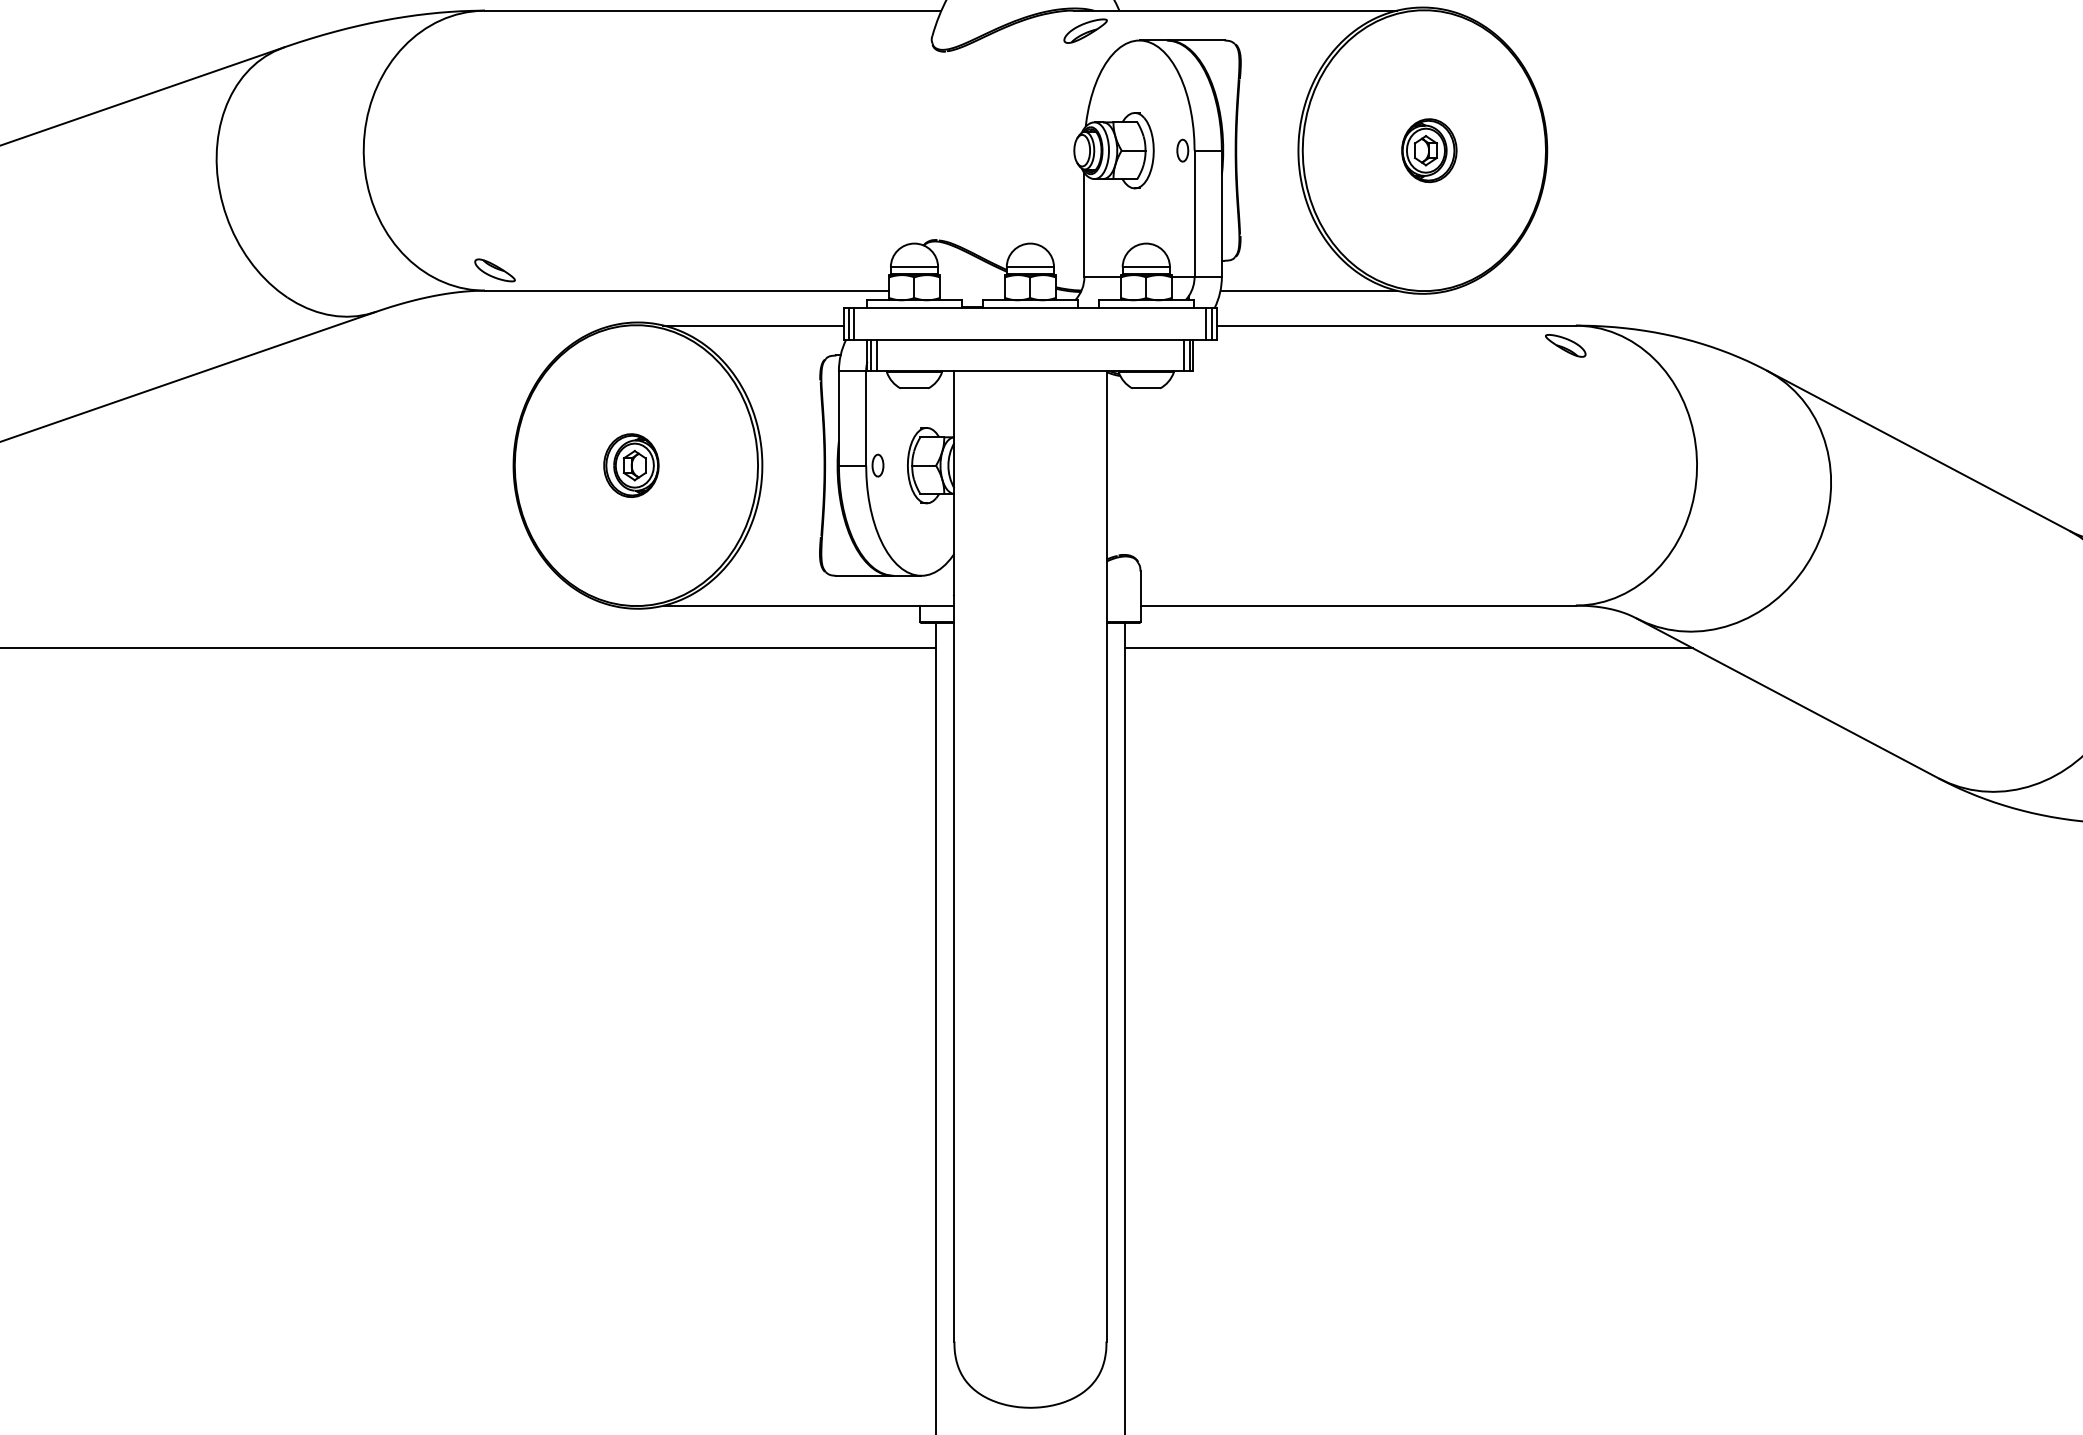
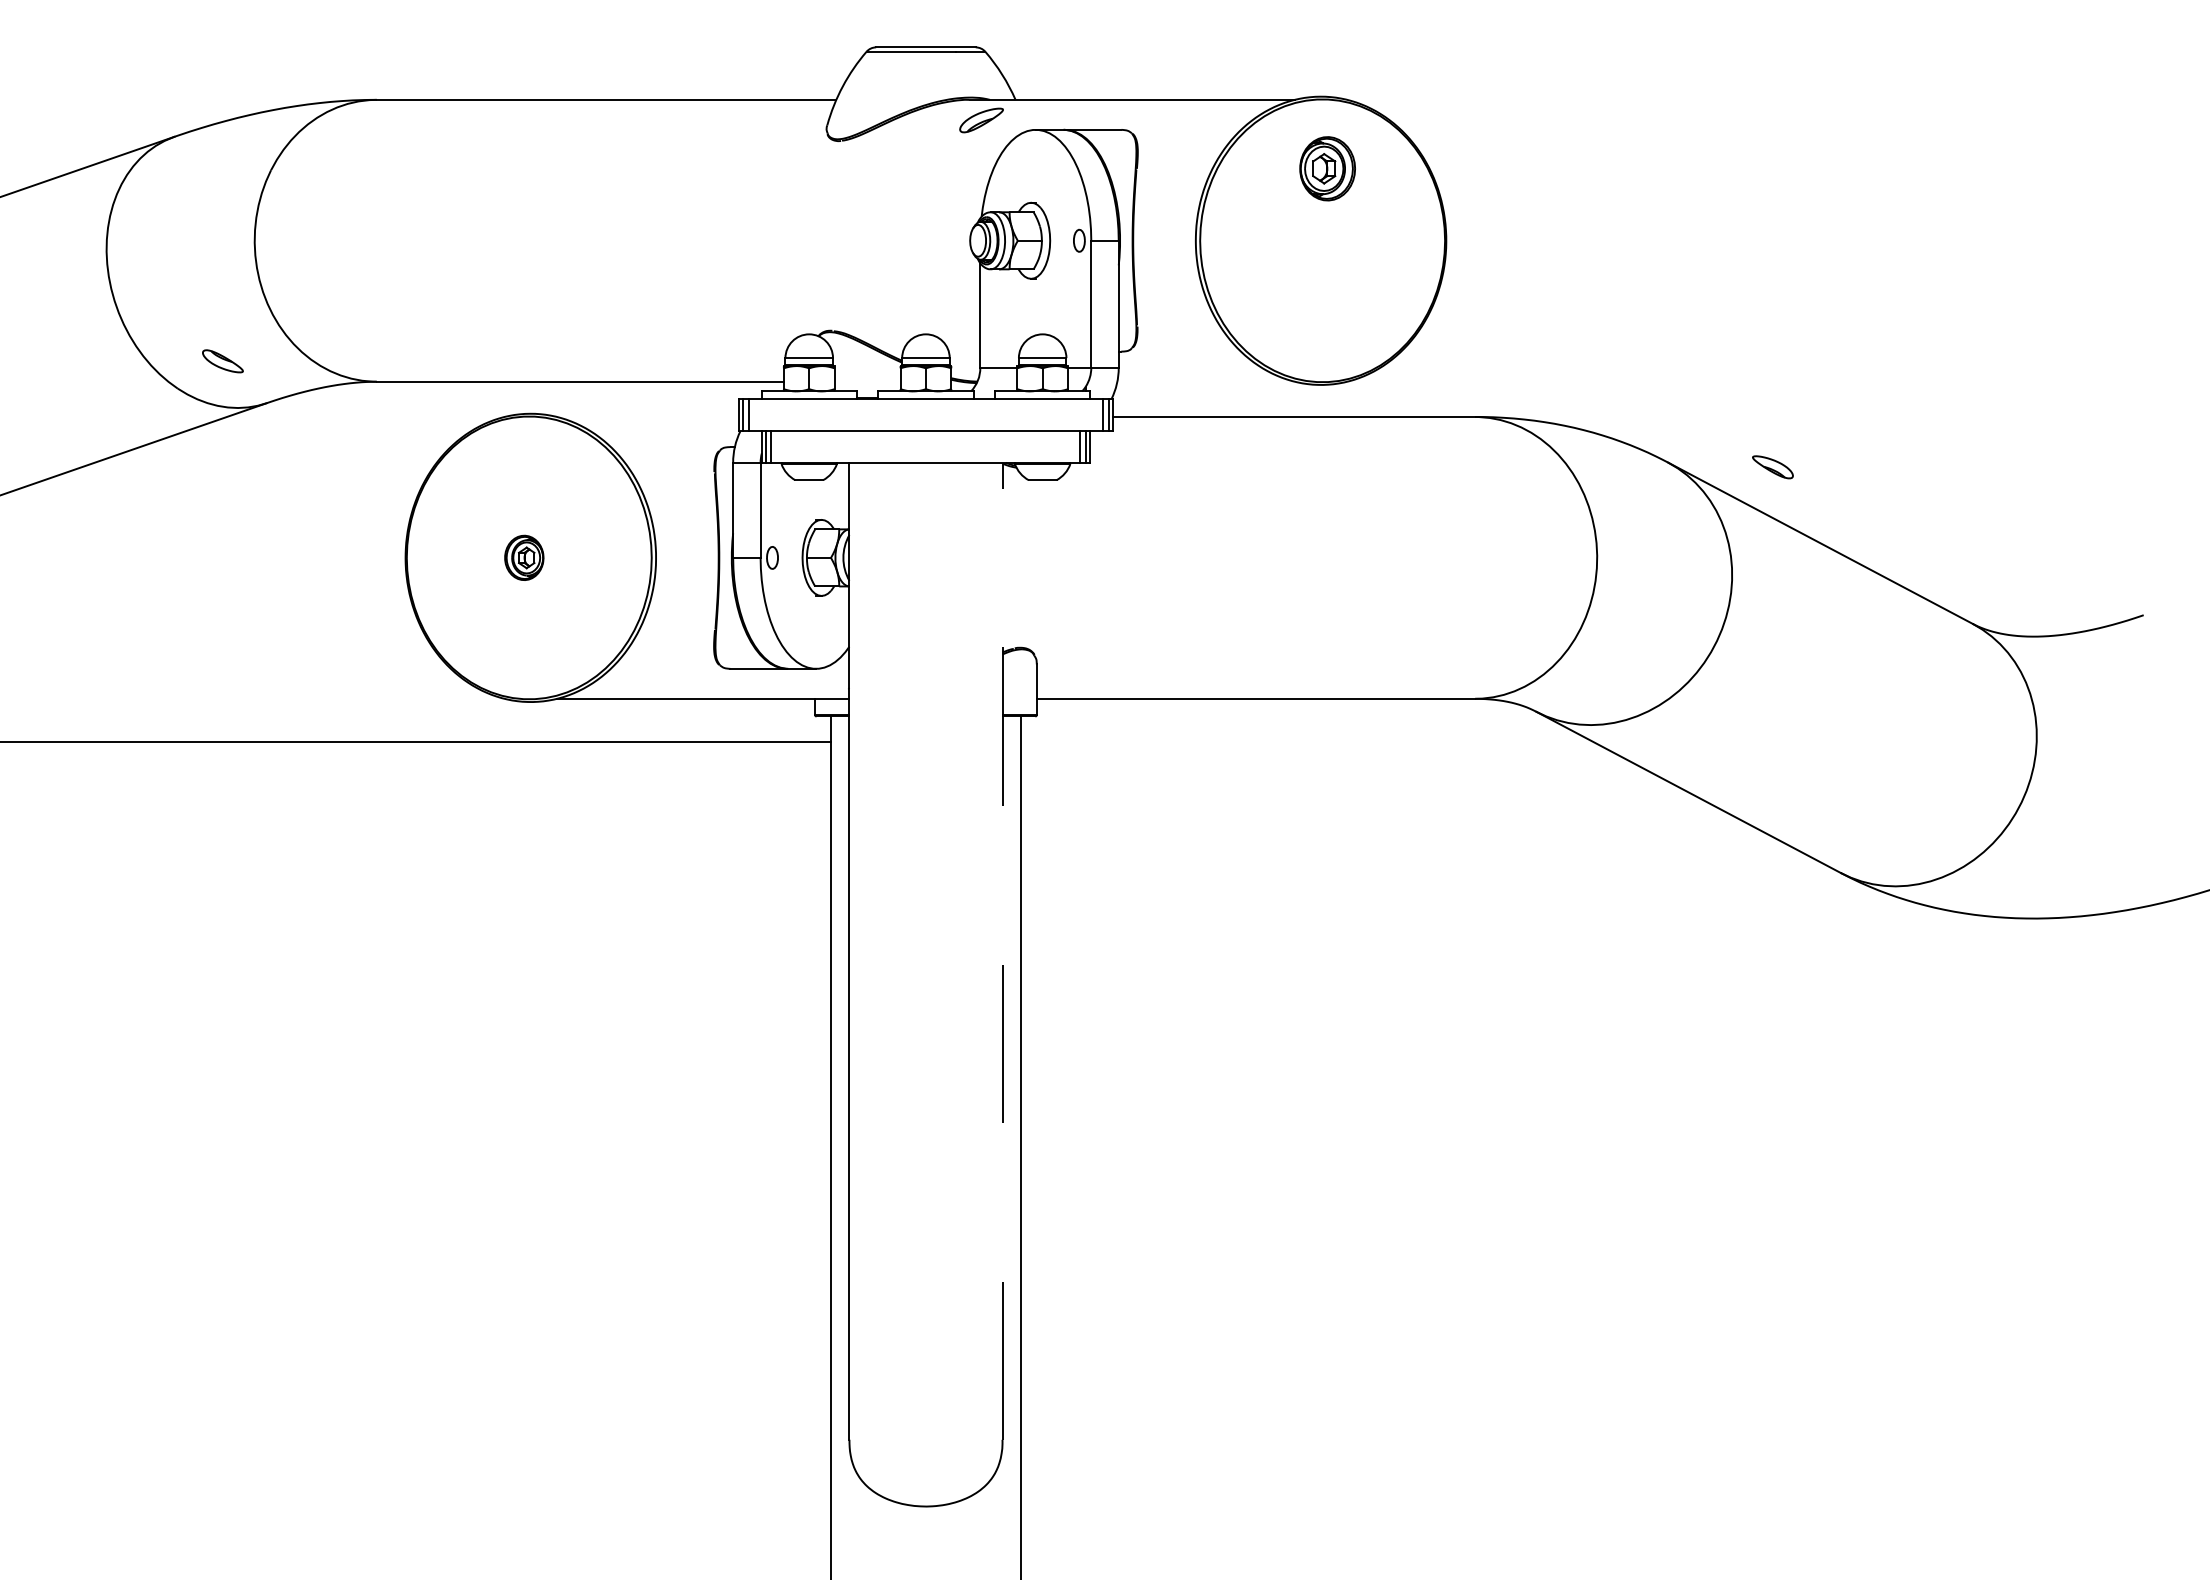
part: (1429, 150) -> (1327, 168), moved
part: (494, 270) -> (222, 361), moved
line: (1309, 290) -> (1206, 381), removed
line: (753, 325) -> (647, 416), removed
part: (1565, 346) -> (1772, 467), moved
part: (631, 465) -> (524, 557), size x0.7
line: (1409, 647) -> (1307, 741), removed
line: (1106, 856) -> (1002, 951), solid -> dashed

